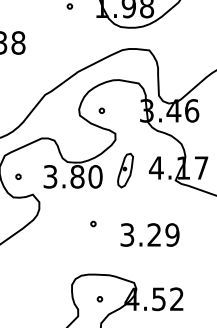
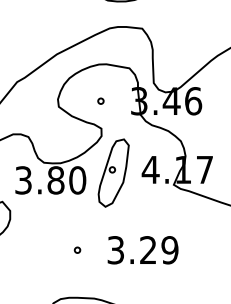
part: (101, 110) -> (100, 100), moved
part: (125, 170) -> (113, 172), size x1.67
part: (93, 223) -> (77, 249), moved

